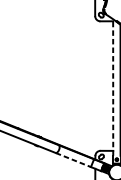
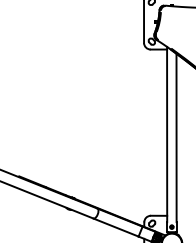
line: (113, 87) -> (167, 134), dashed -> solid
line: (73, 159) -> (116, 227), dashed -> solid

